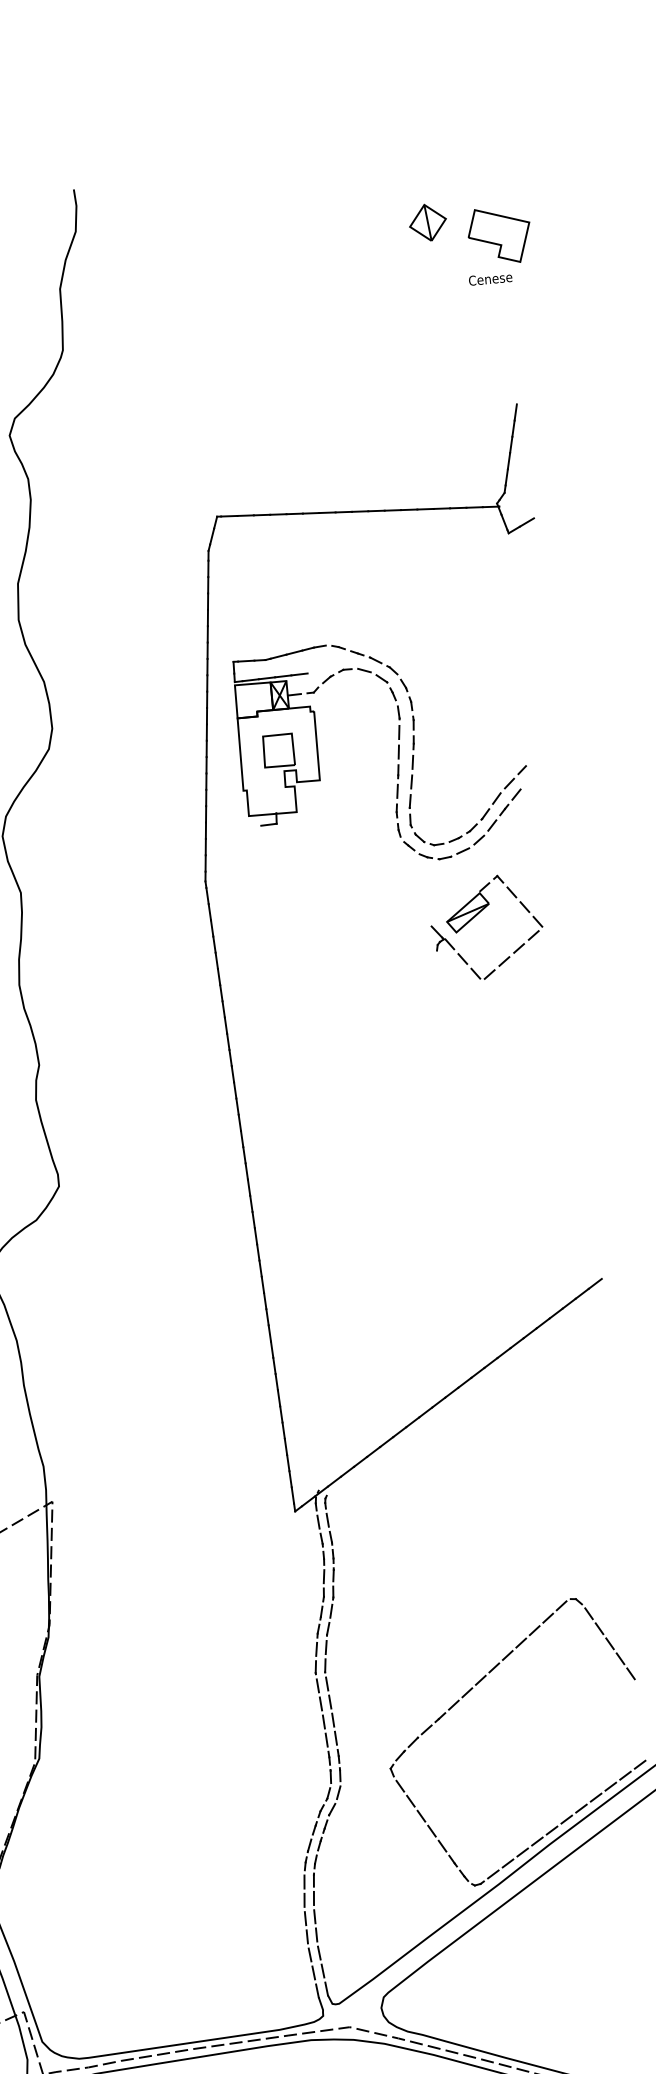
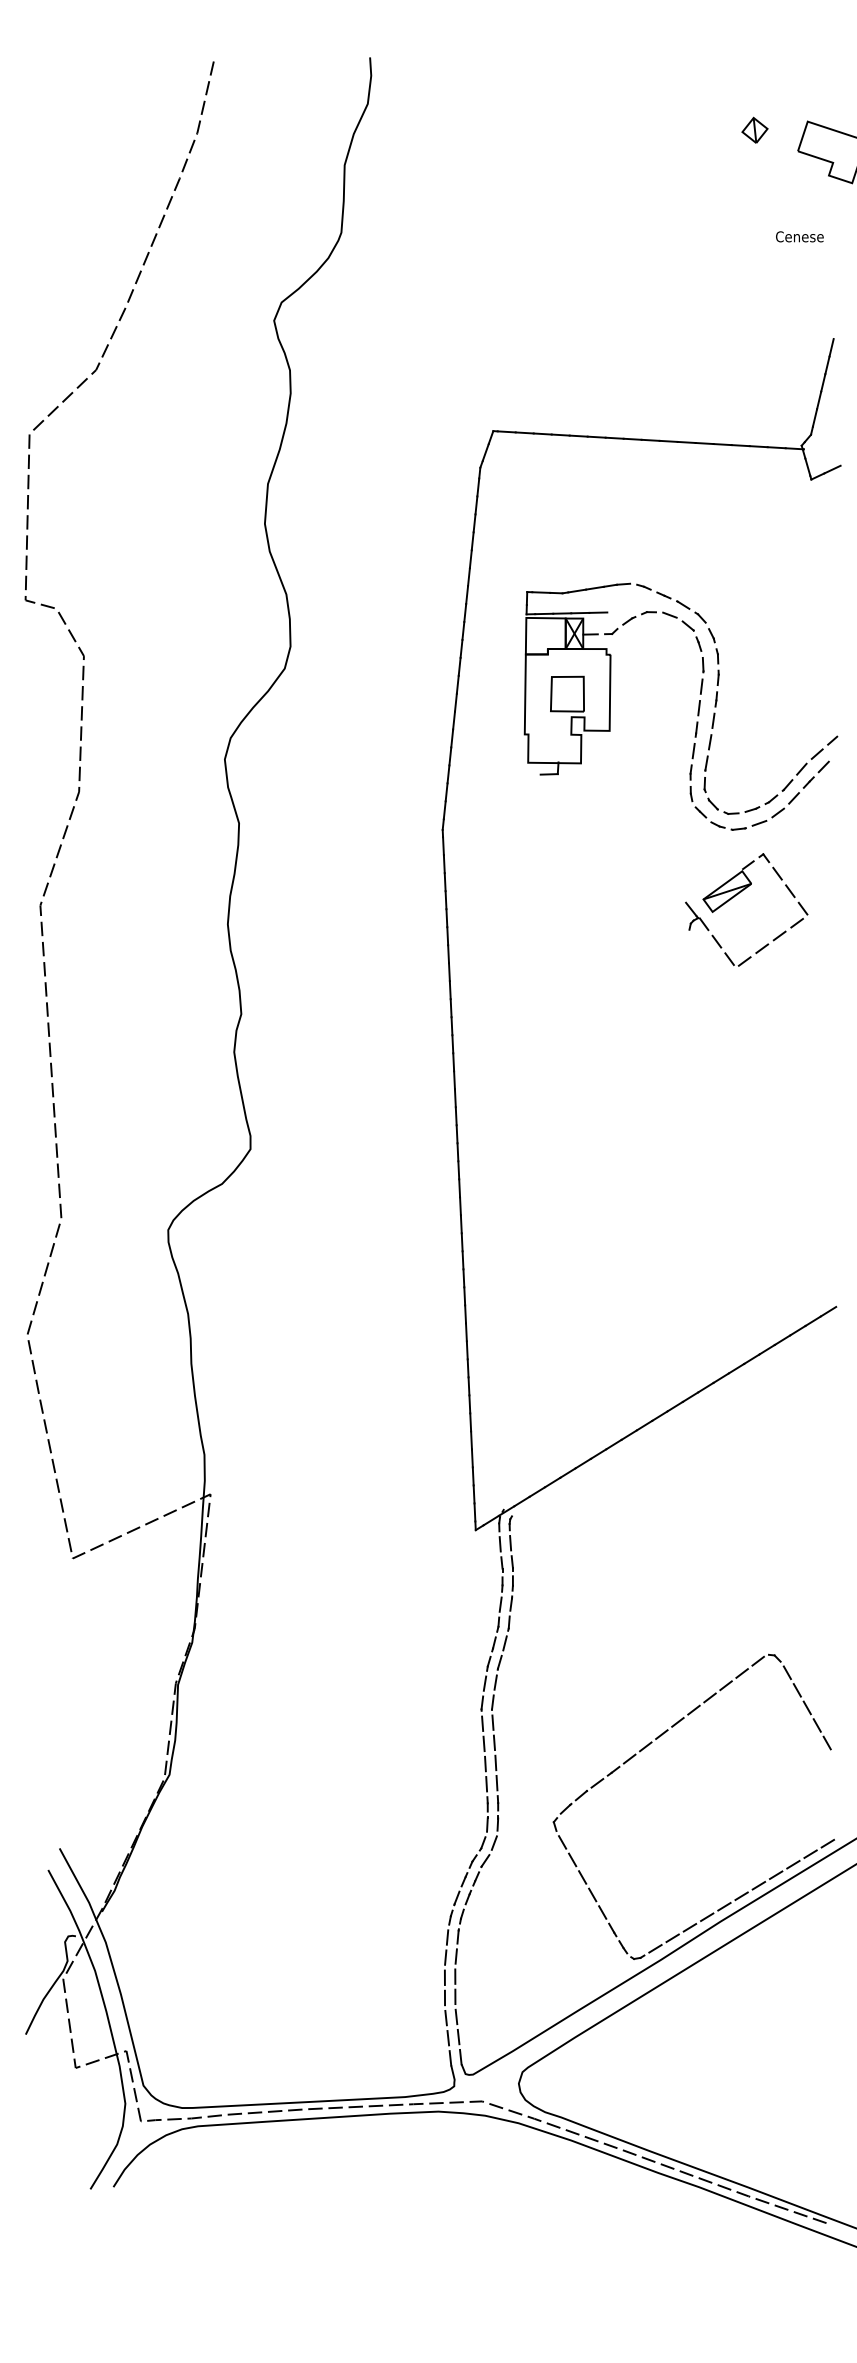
part: (427, 221) -> (754, 129), size x0.62
text: (490, 278) -> (799, 236), moved
part: (397, 755) -> (697, 711), moved

